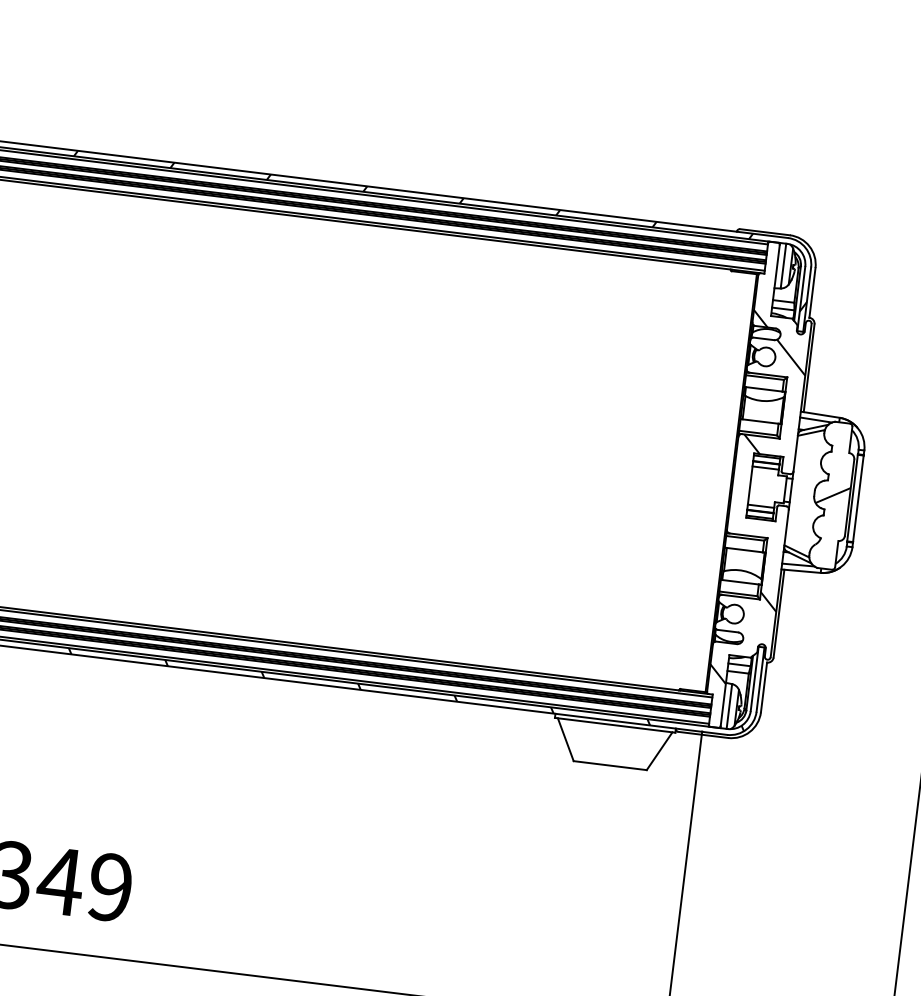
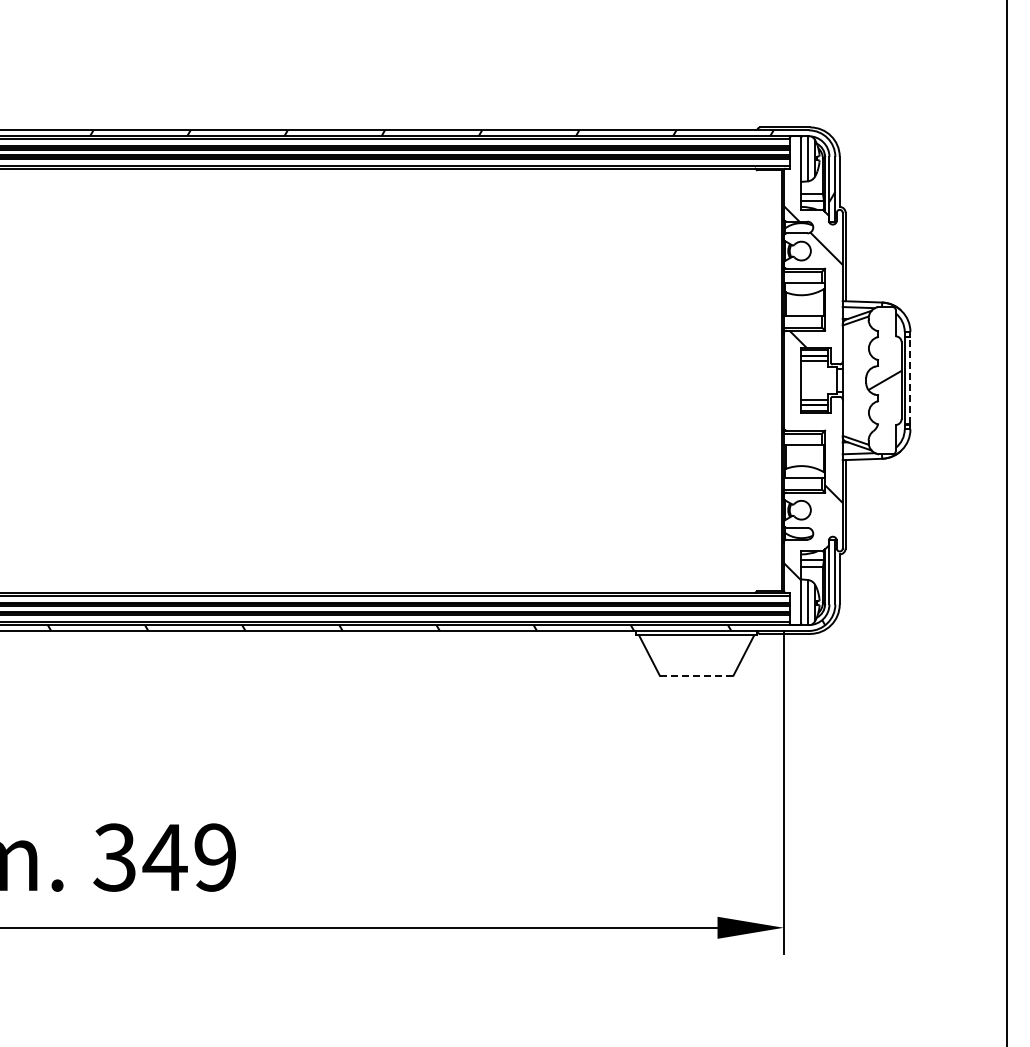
line: (858, 498) -> (910, 380), solid -> dashed
line: (610, 765) -> (696, 675), solid -> dashed

